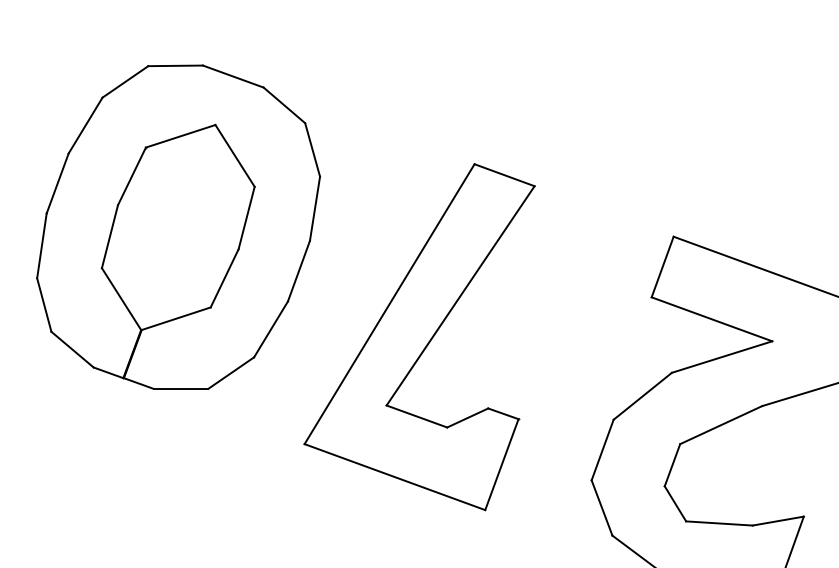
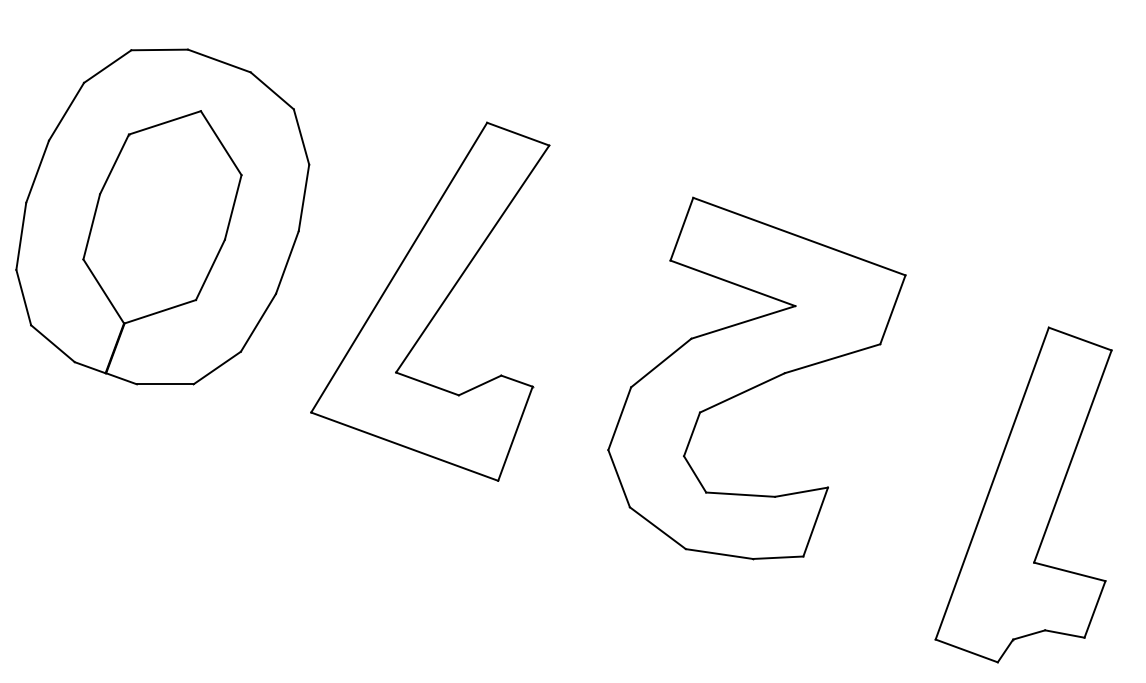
part: (178, 226) -> (162, 216), moved

